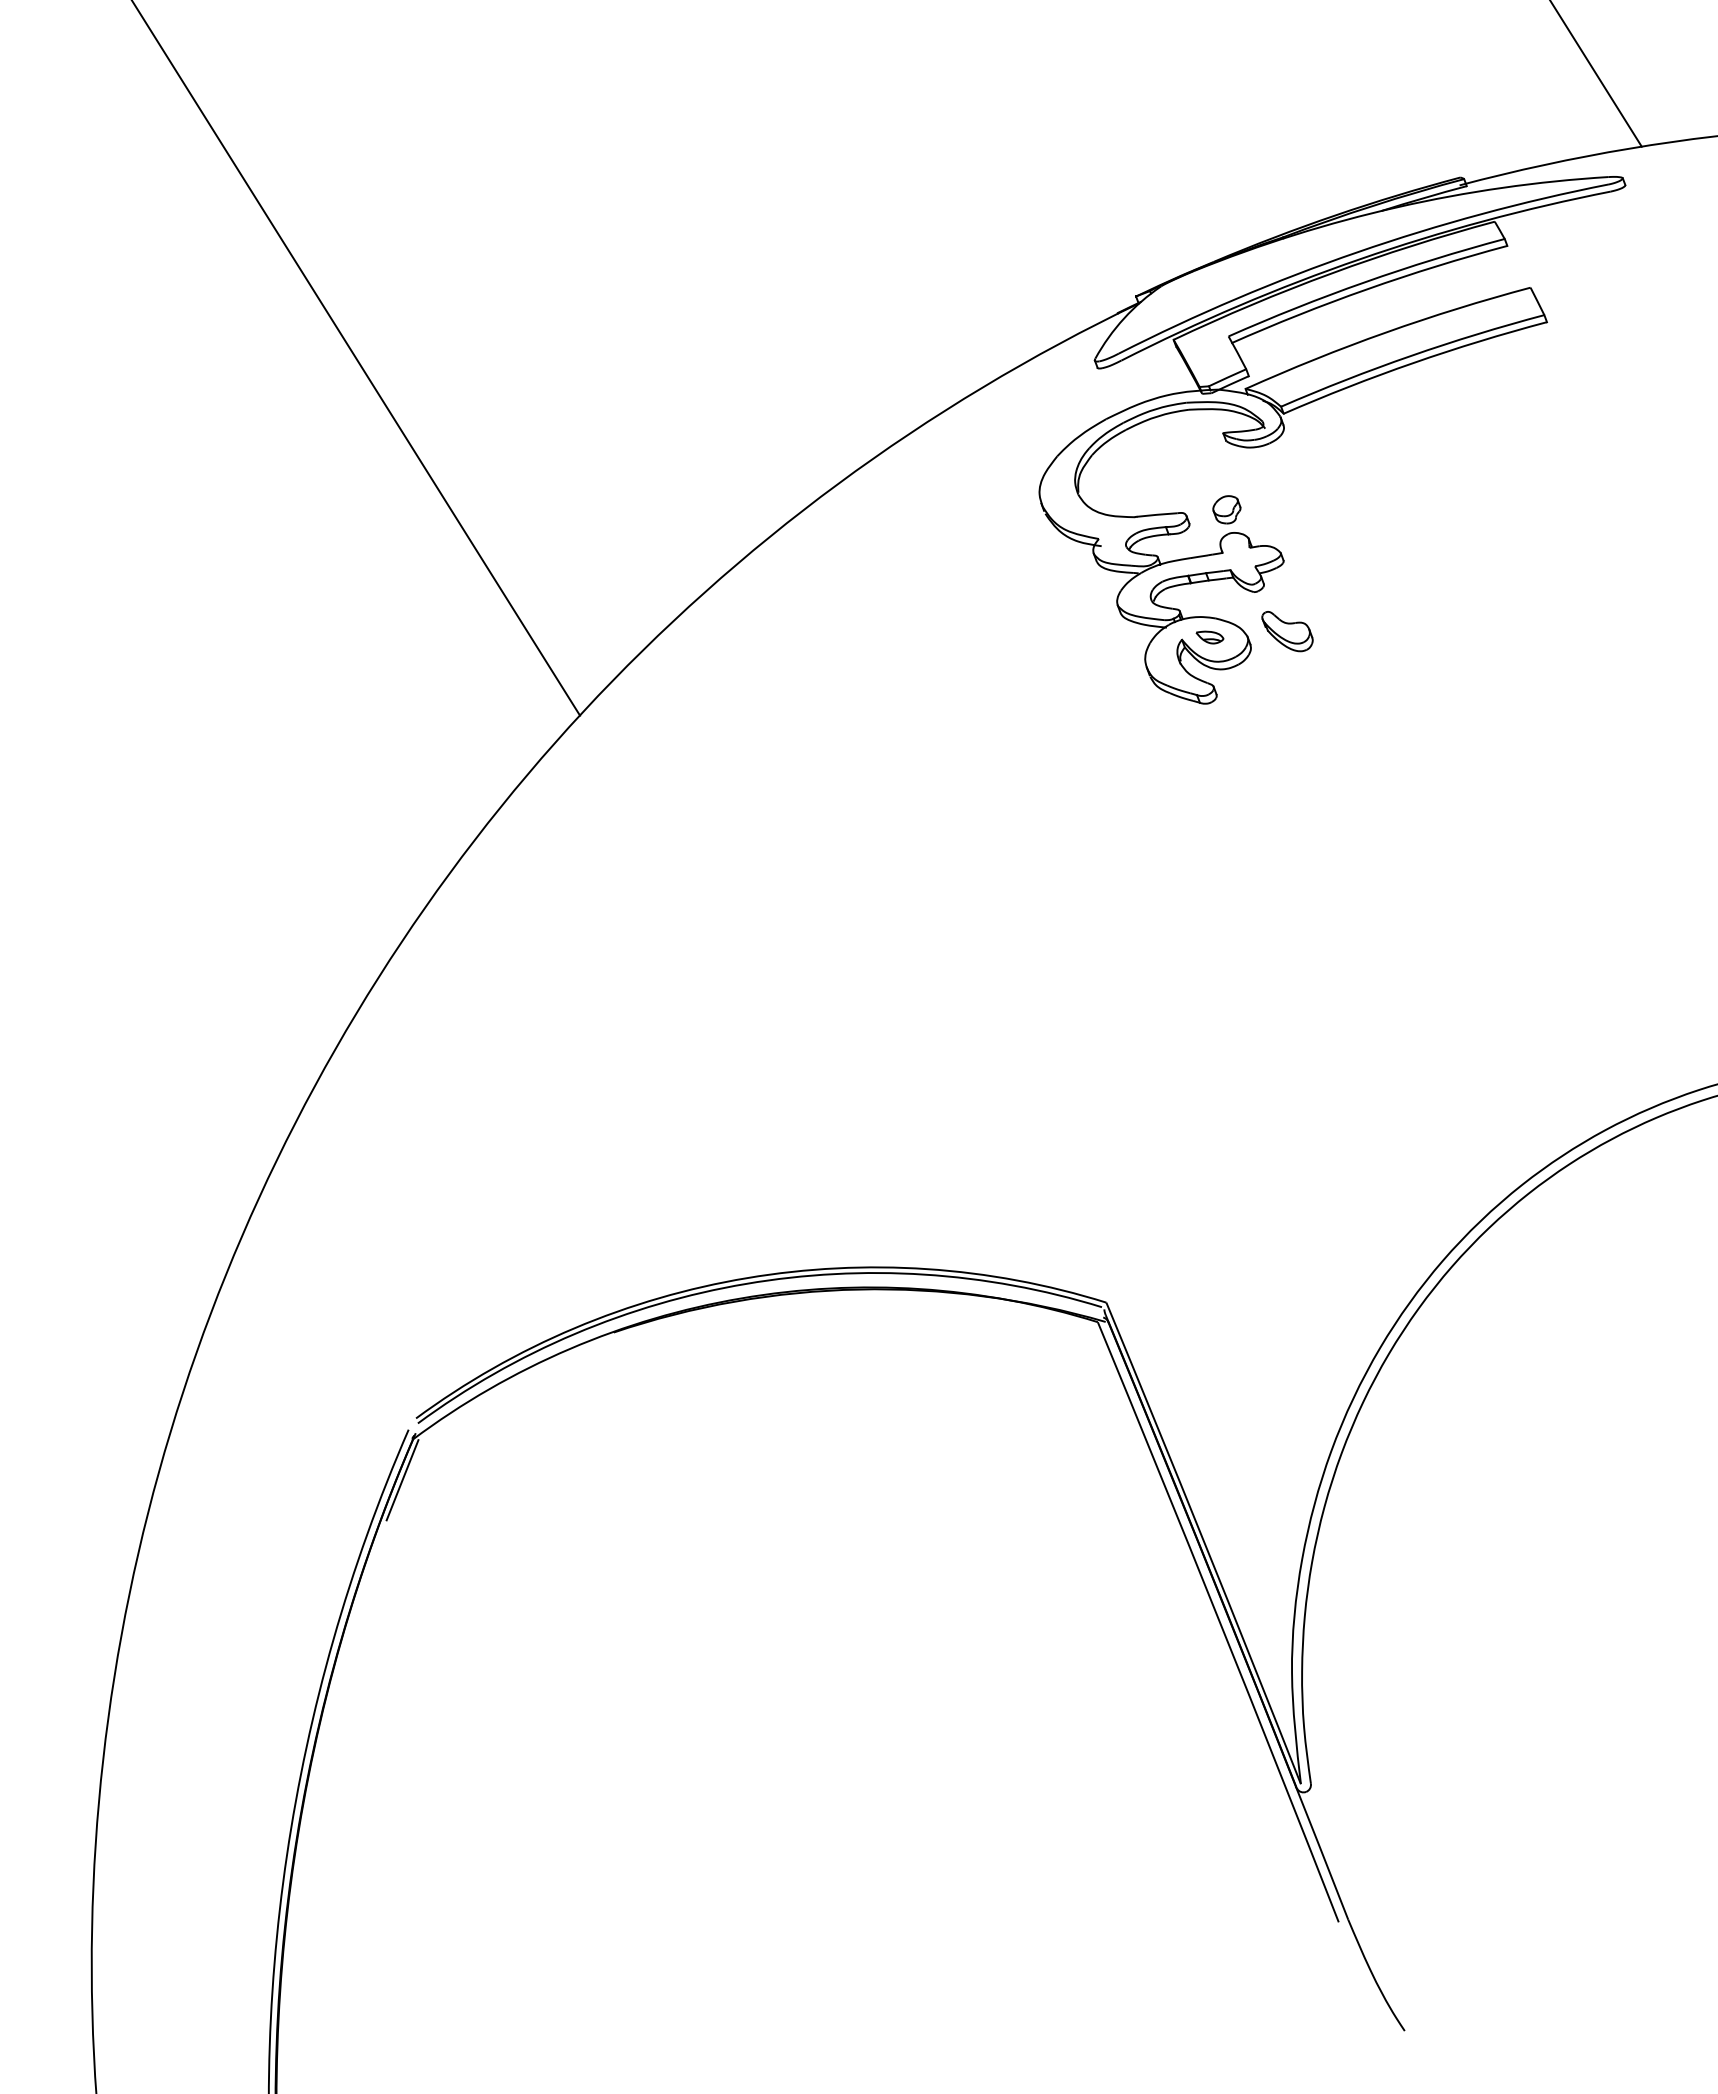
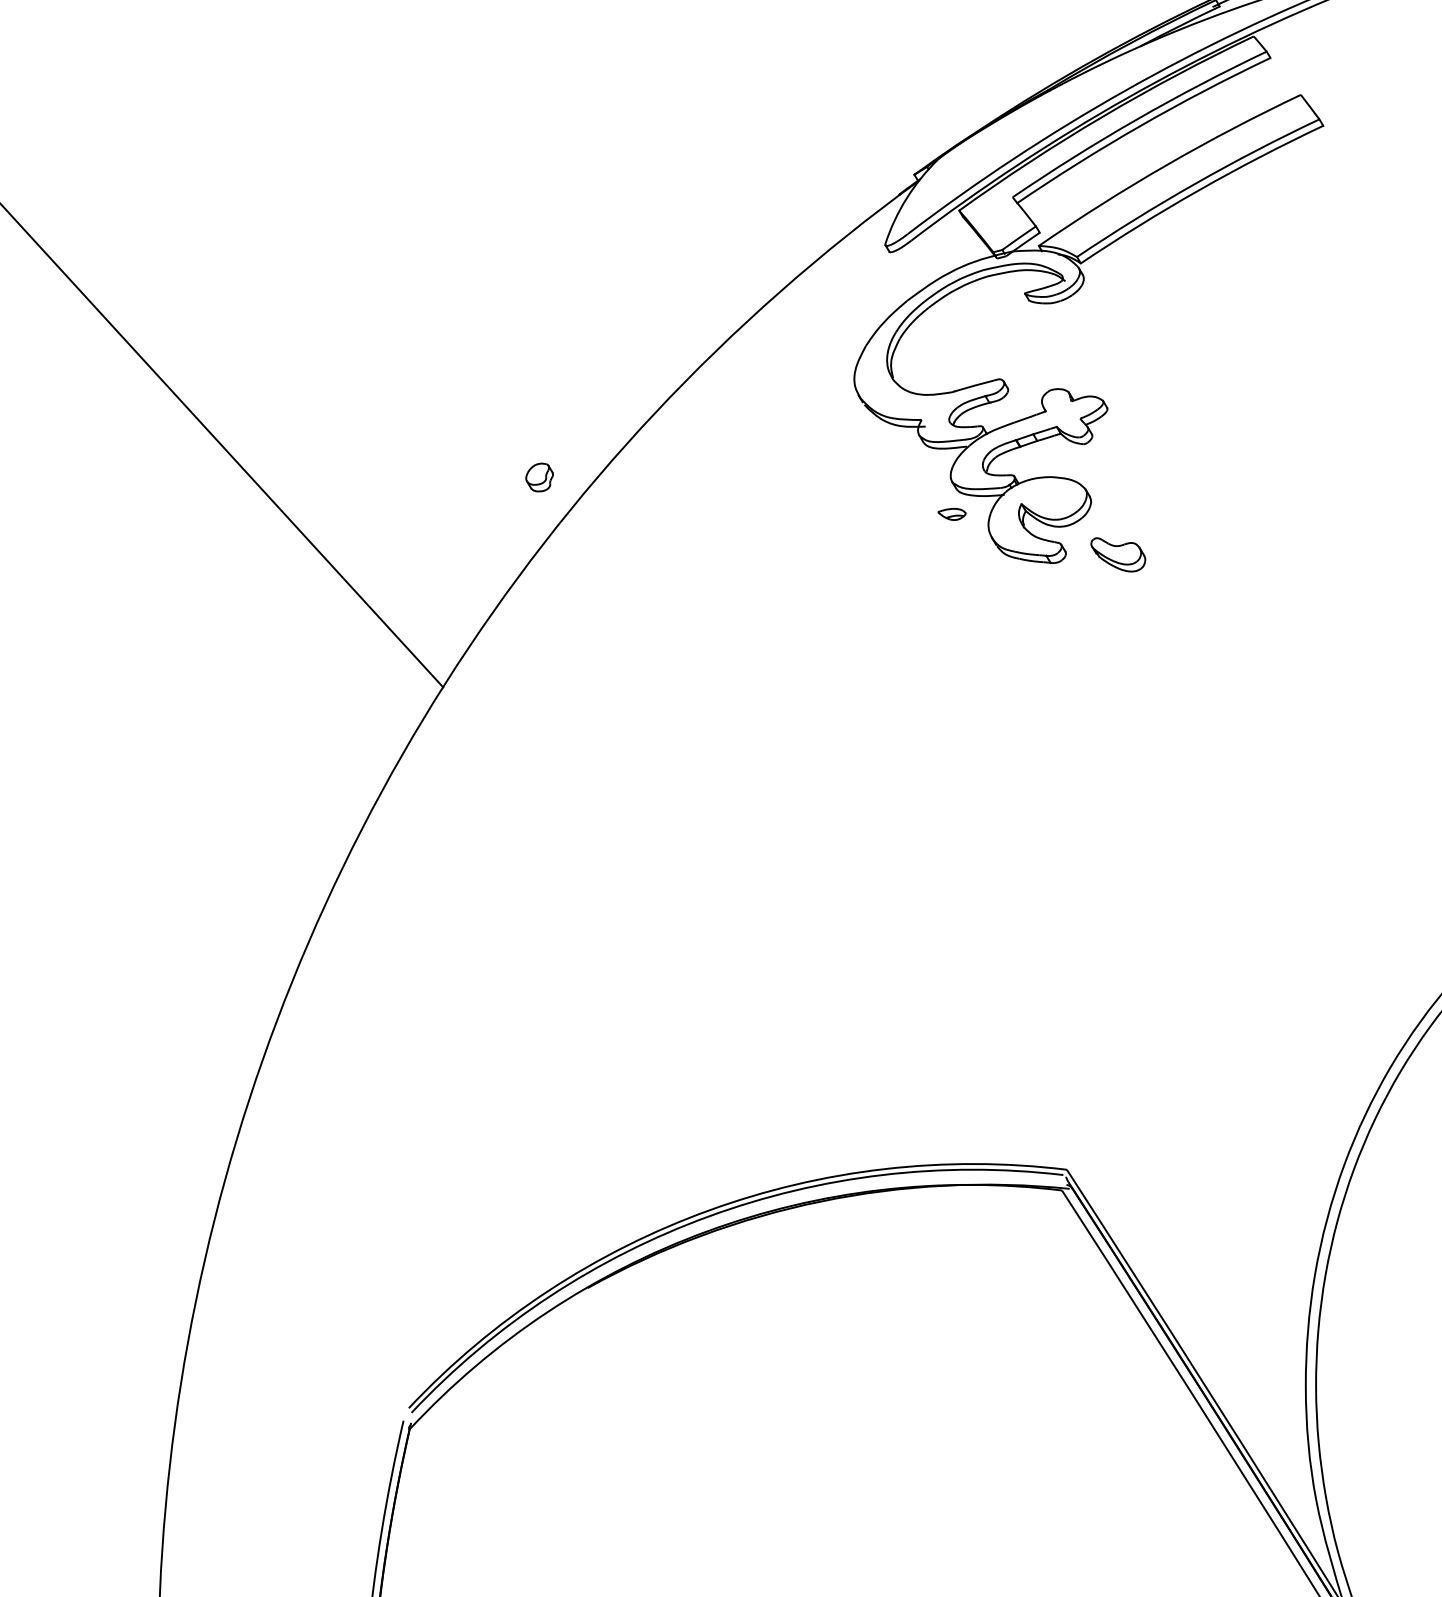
part: (1226, 509) -> (539, 477), moved
part: (1287, 631) -> (1118, 554), moved
part: (1209, 637) -> (951, 514), moved
line: (402, 1480) -> (406, 1471), removed

